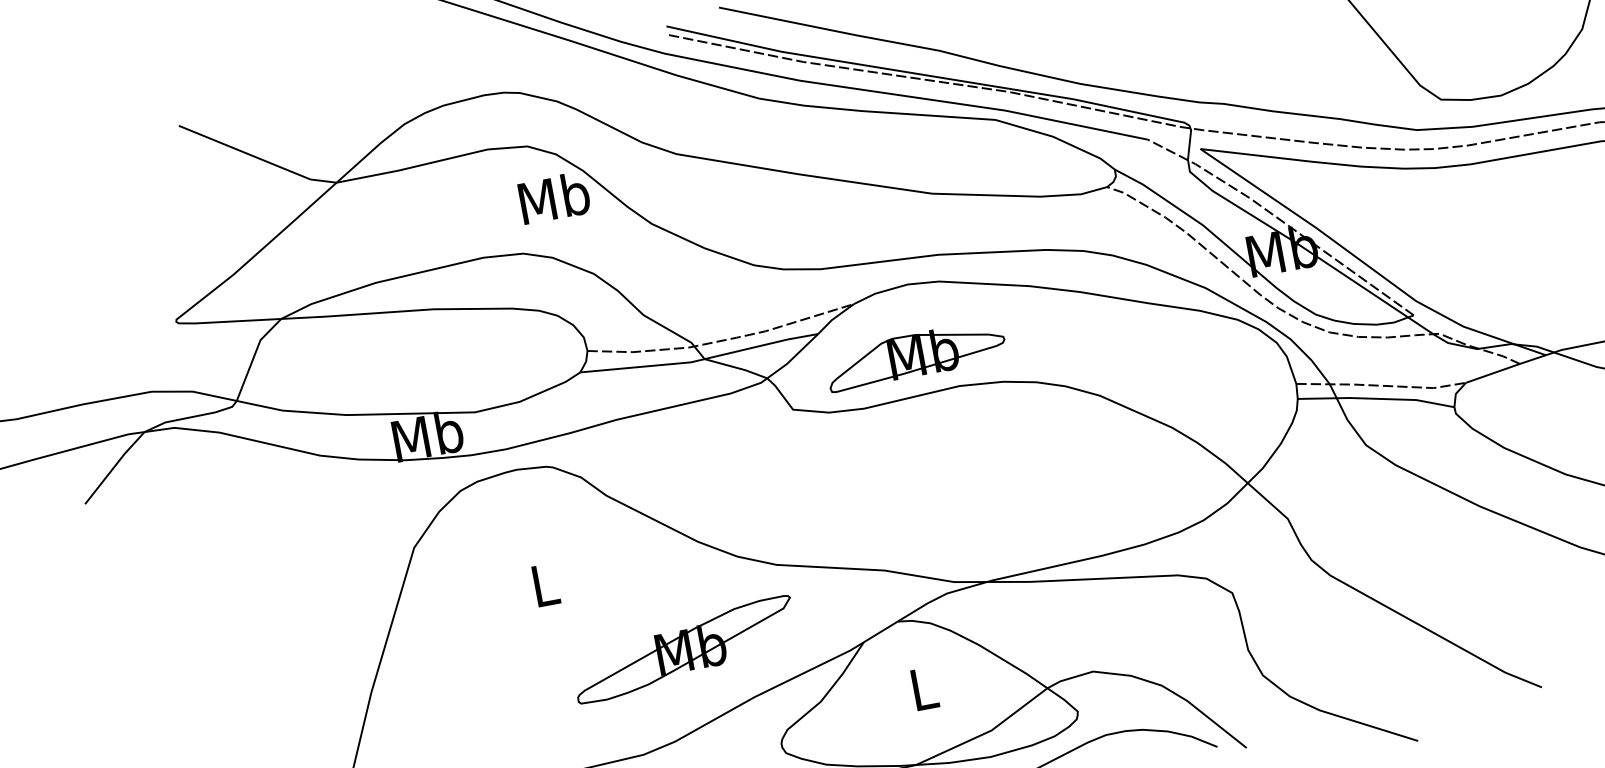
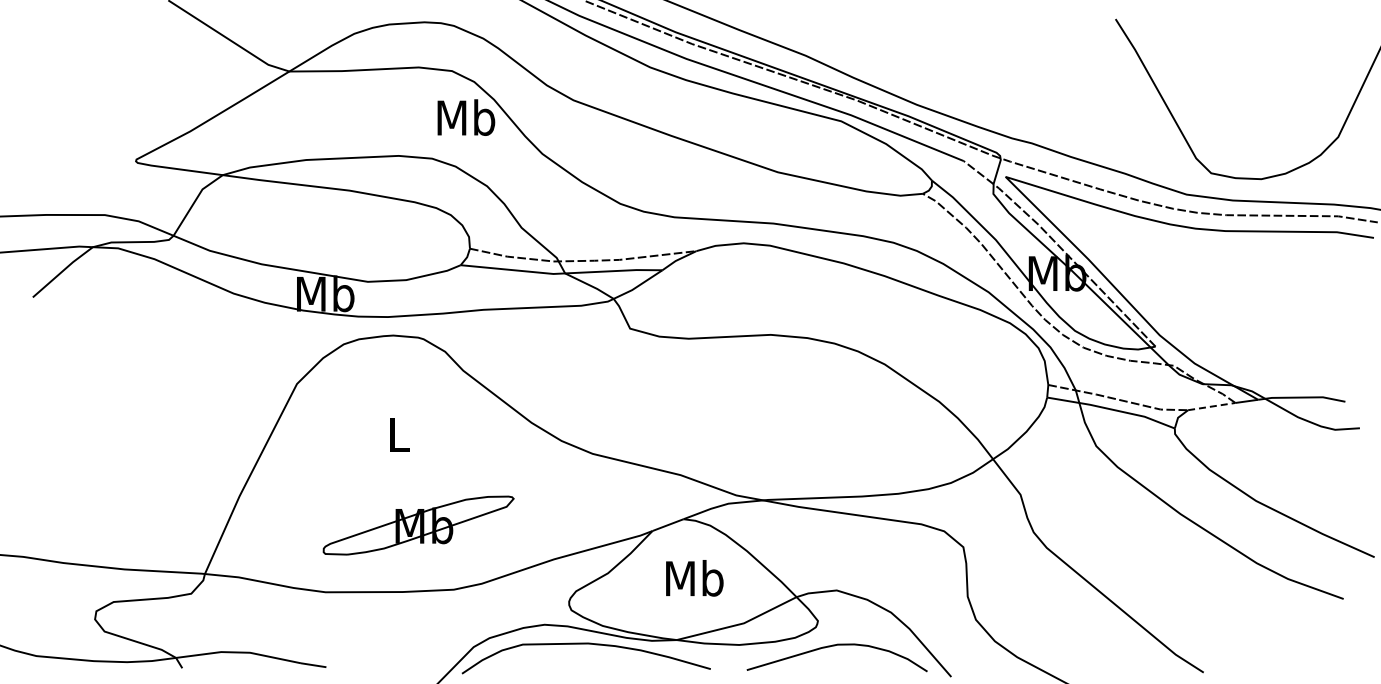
part: (915, 354) -> (739, 302), removed
line: (1492, 373) -> (1211, 406), solid -> dashed
part: (684, 649) -> (418, 525), moved
text: (923, 688) -> (694, 578), L -> Mb

